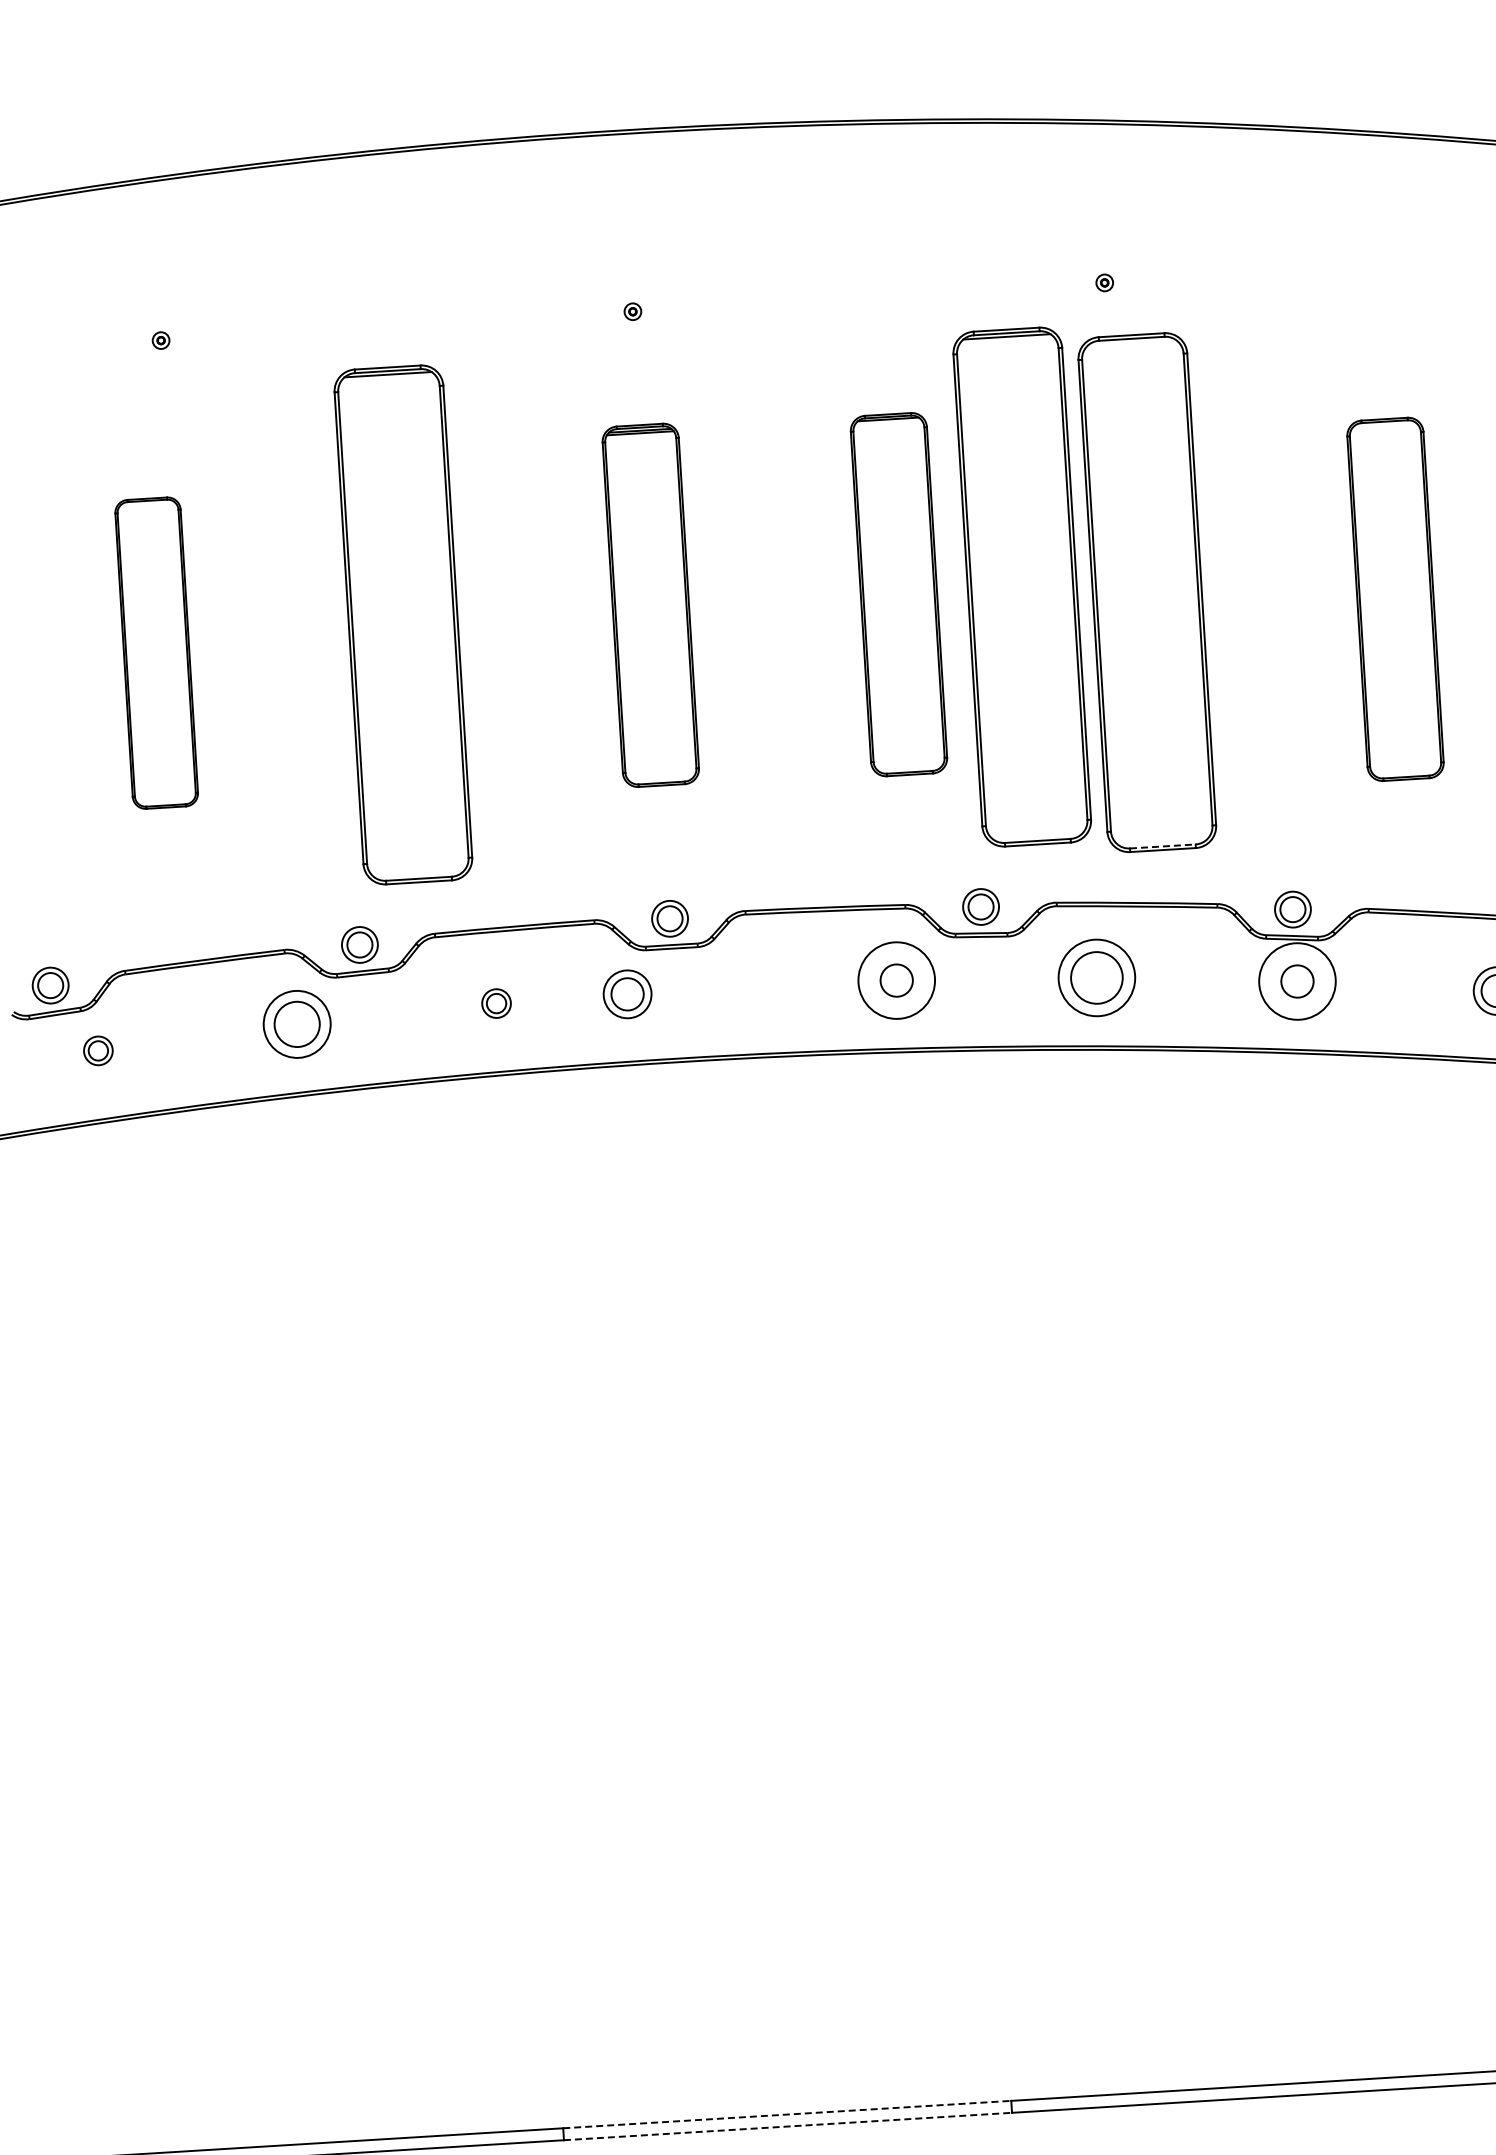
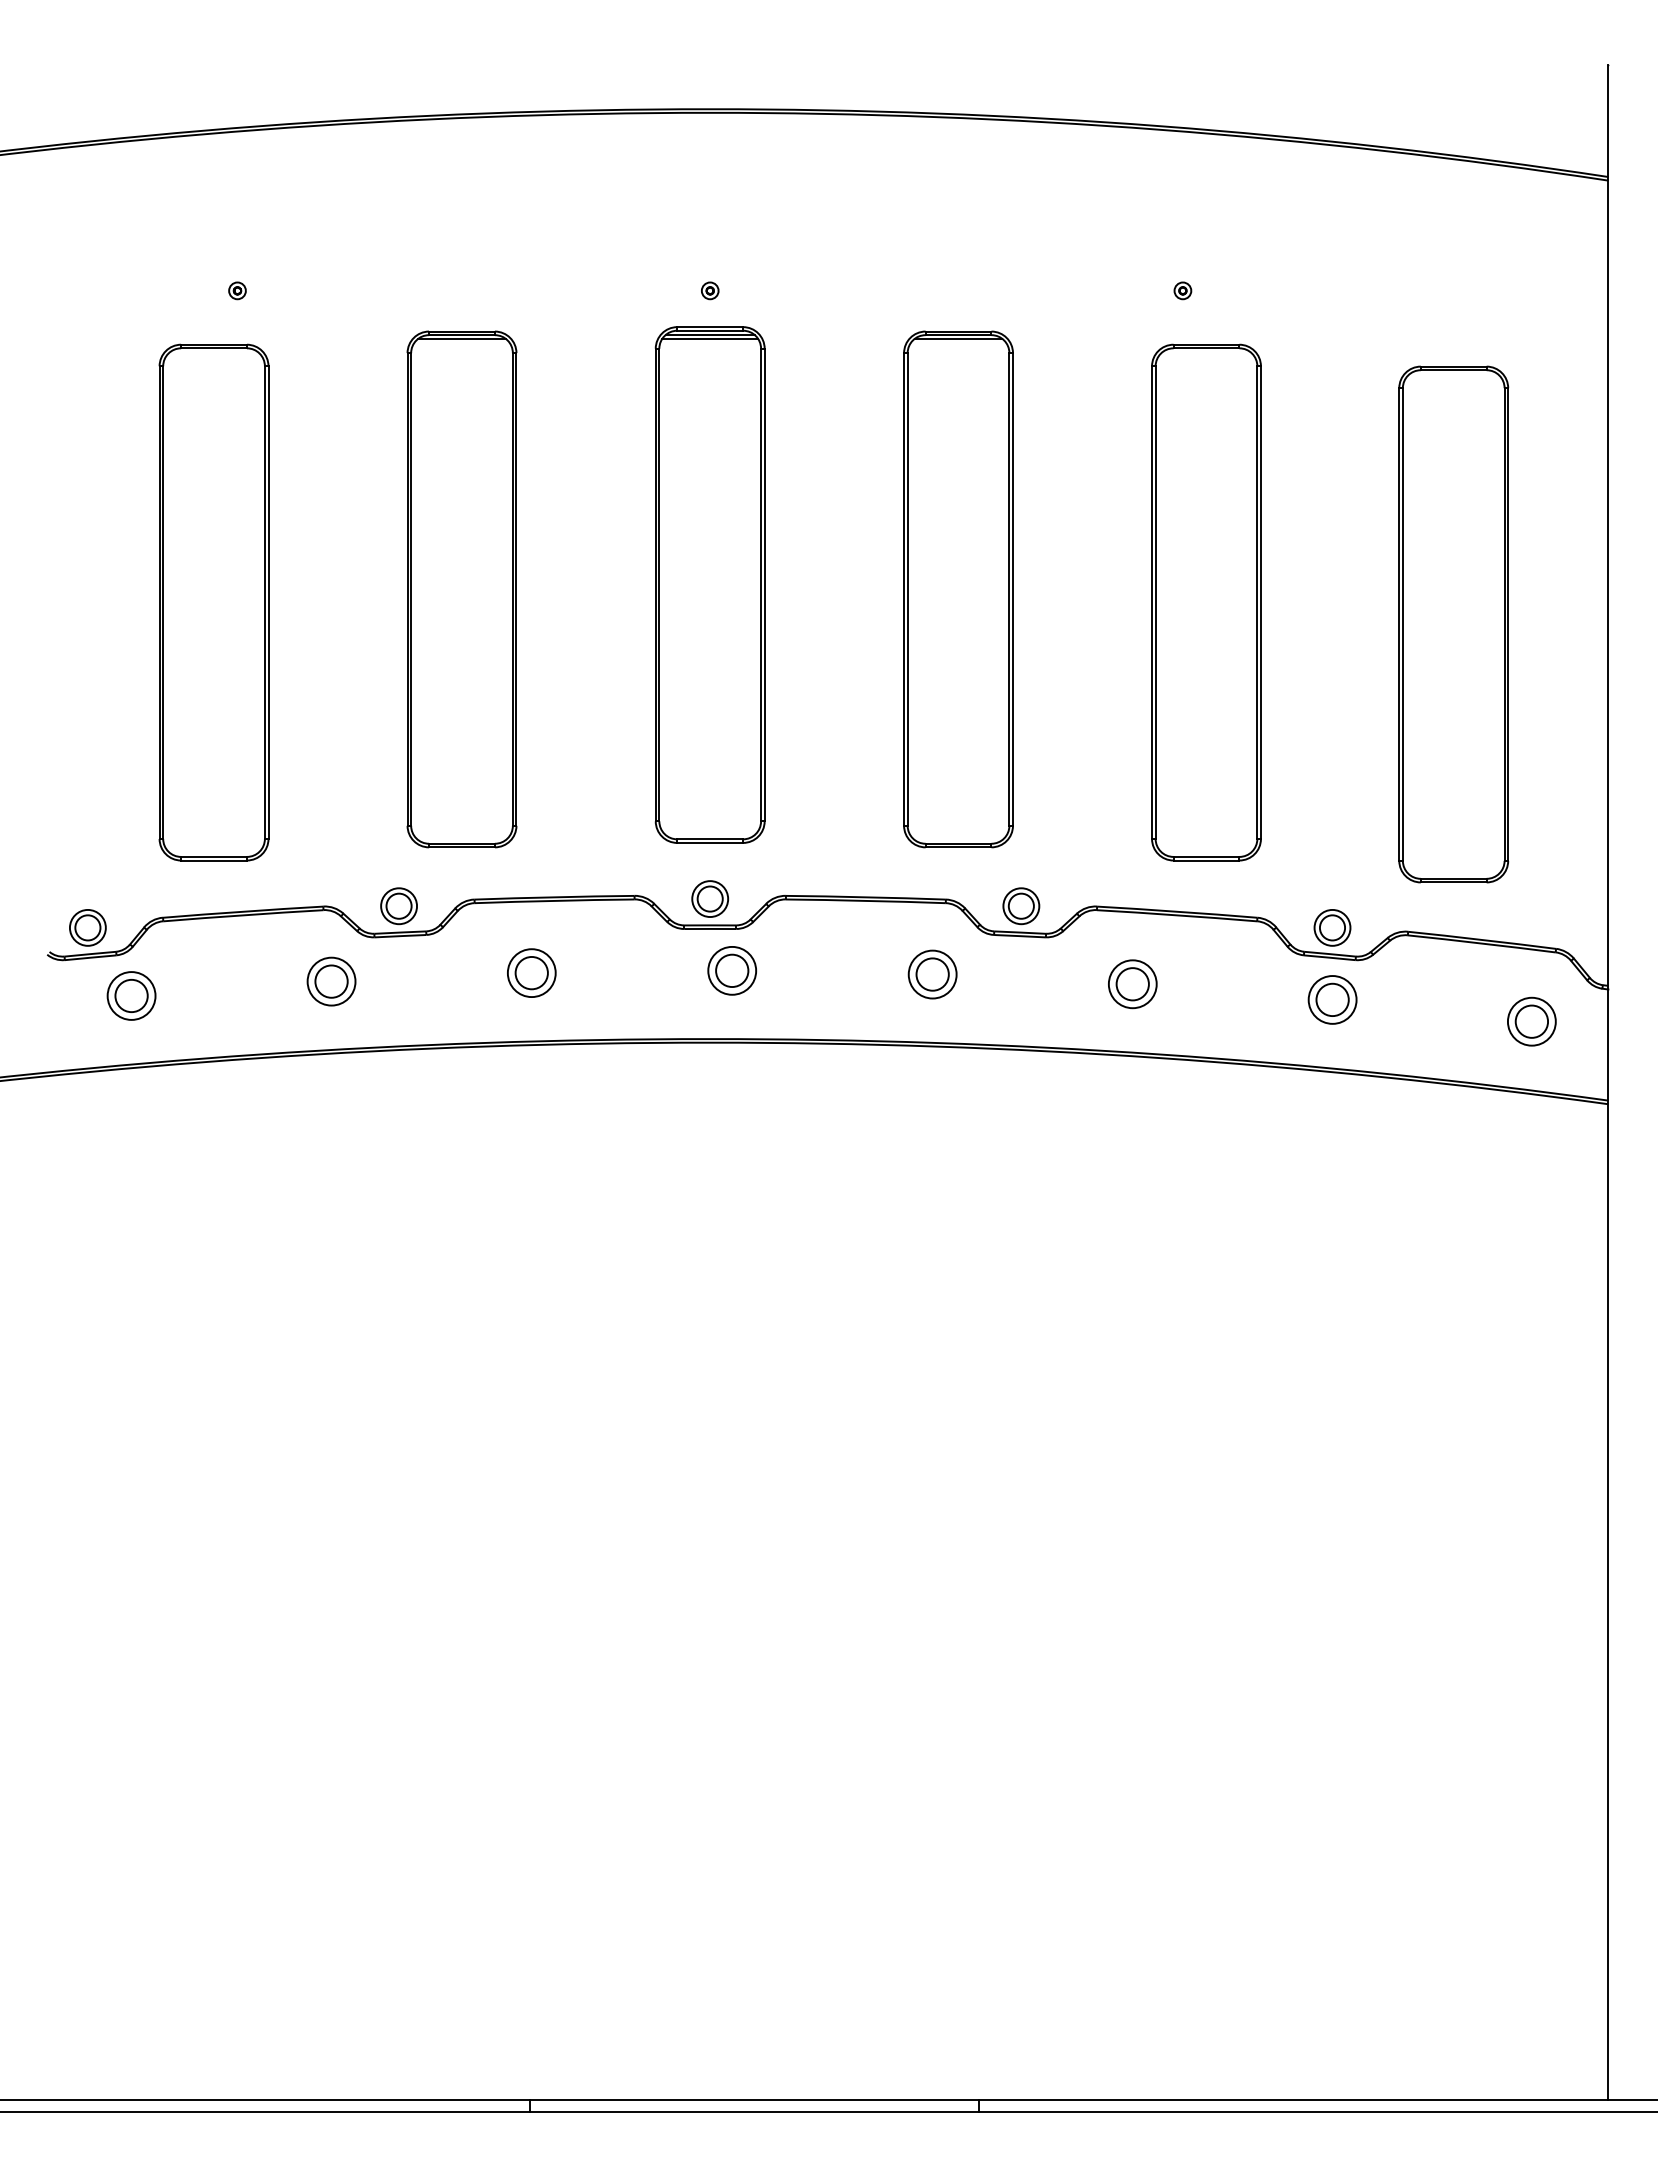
part: (1021, 587) -> (1081, 589), removed
part: (898, 594) -> (958, 589), size x1.43
part: (1395, 599) -> (1453, 624), size x1.43
part: (650, 604) -> (709, 584), size x1.43
part: (156, 653) -> (213, 602), size x1.67
line: (1162, 846) -> (1206, 856), dashed -> solid
part: (1096, 978) -> (1132, 984), size x0.62
circle: (896, 980) -> (932, 974), size x0.62
circle: (1297, 981) -> (1332, 999), size x0.62
part: (627, 993) -> (732, 970), moved
part: (496, 1003) -> (531, 972), size x1.67
part: (297, 1024) -> (331, 981), size x0.71
part: (98, 1050) -> (131, 995), size x1.67
line: (787, 2114) -> (754, 2099), dashed -> solid
line: (788, 2126) -> (754, 2111), dashed -> solid

